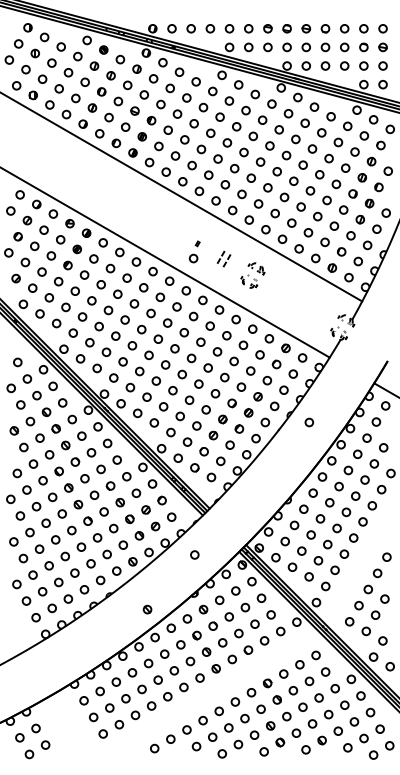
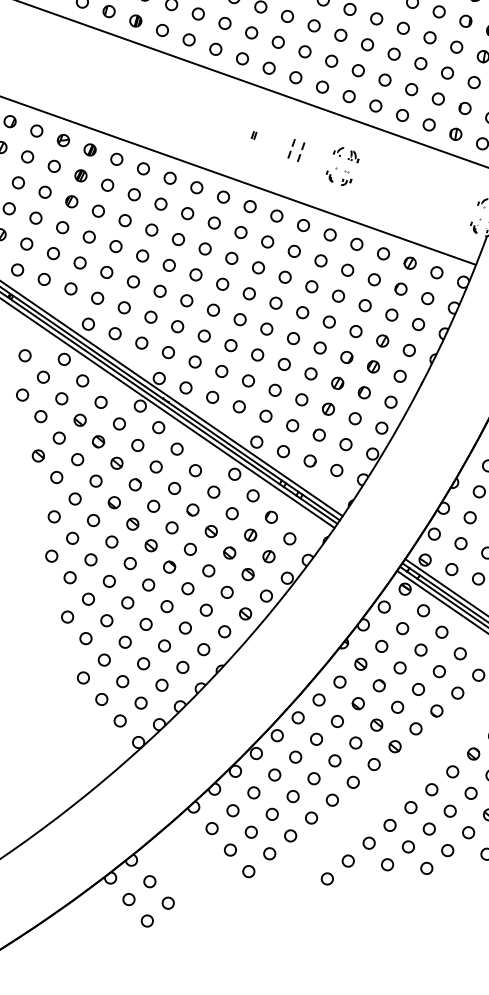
circle: (193, 258) -> (251, 157), removed
circle: (309, 422) -> (464, 364), removed
circle: (194, 554) -> (332, 586), removed
part: (147, 609) -> (279, 679), removed

